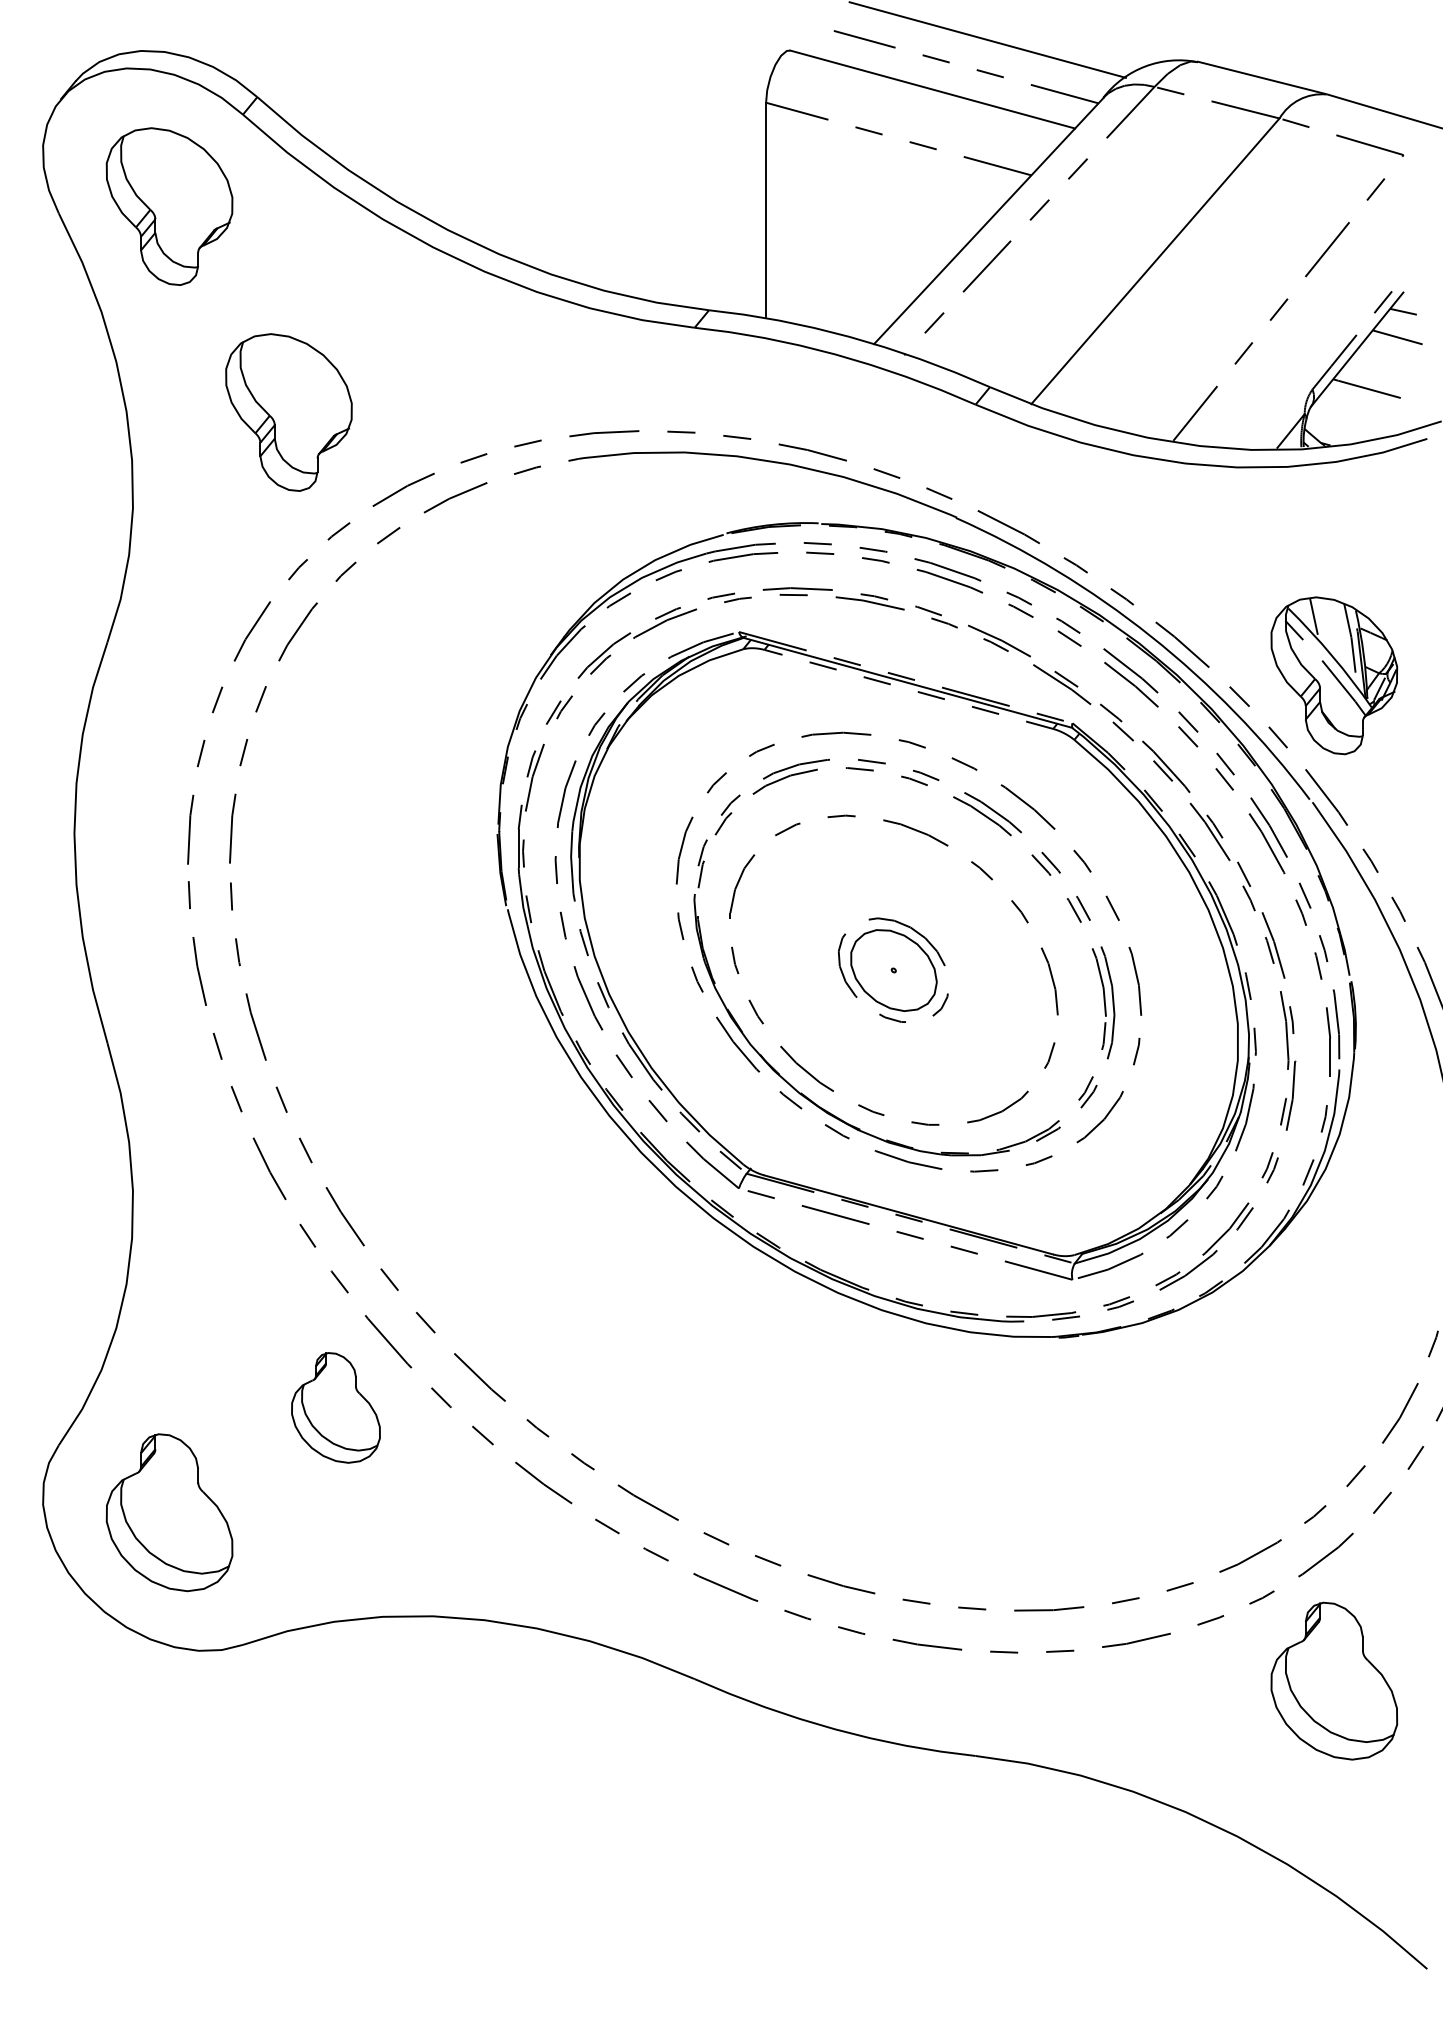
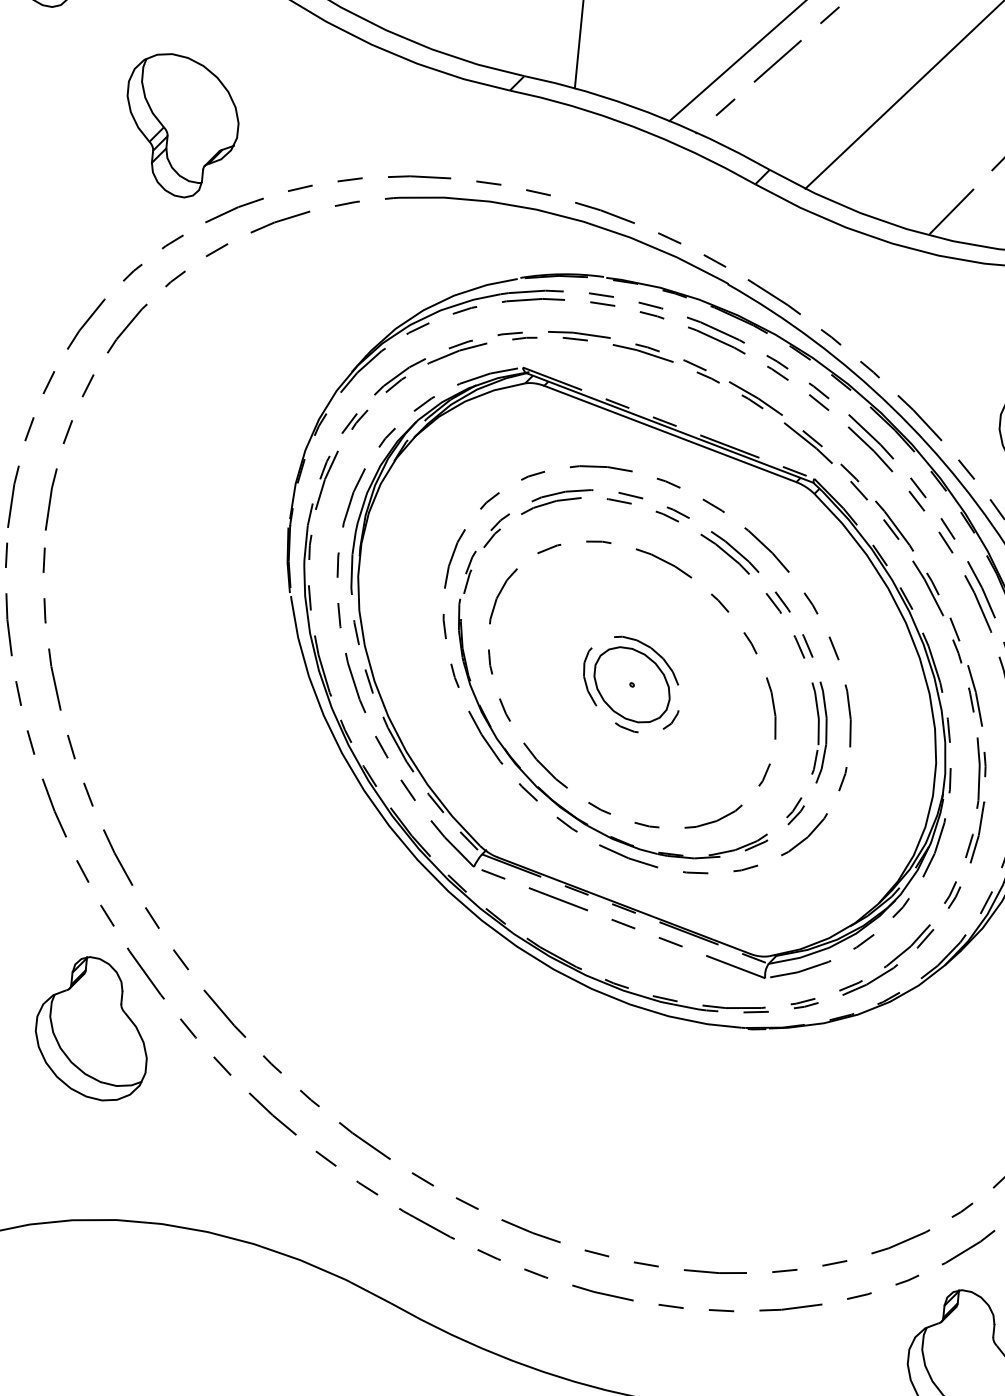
part: (288, 412) -> (181, 126), moved
line: (908, 689) -> (670, 434), dashed -> solid
part: (335, 1407) -> (92, 1028), size x1.43

